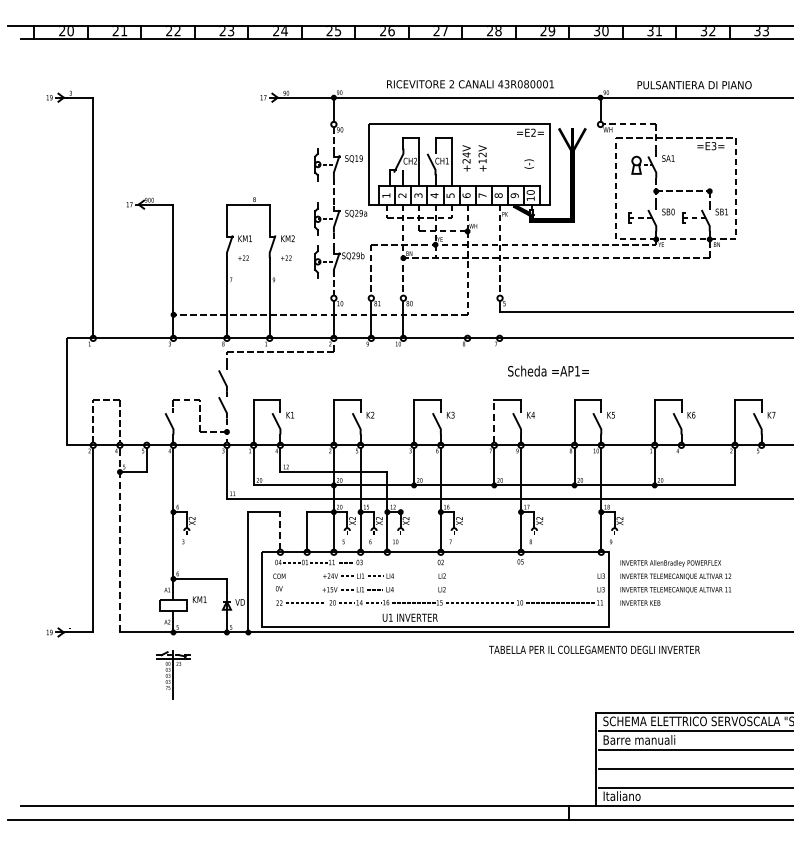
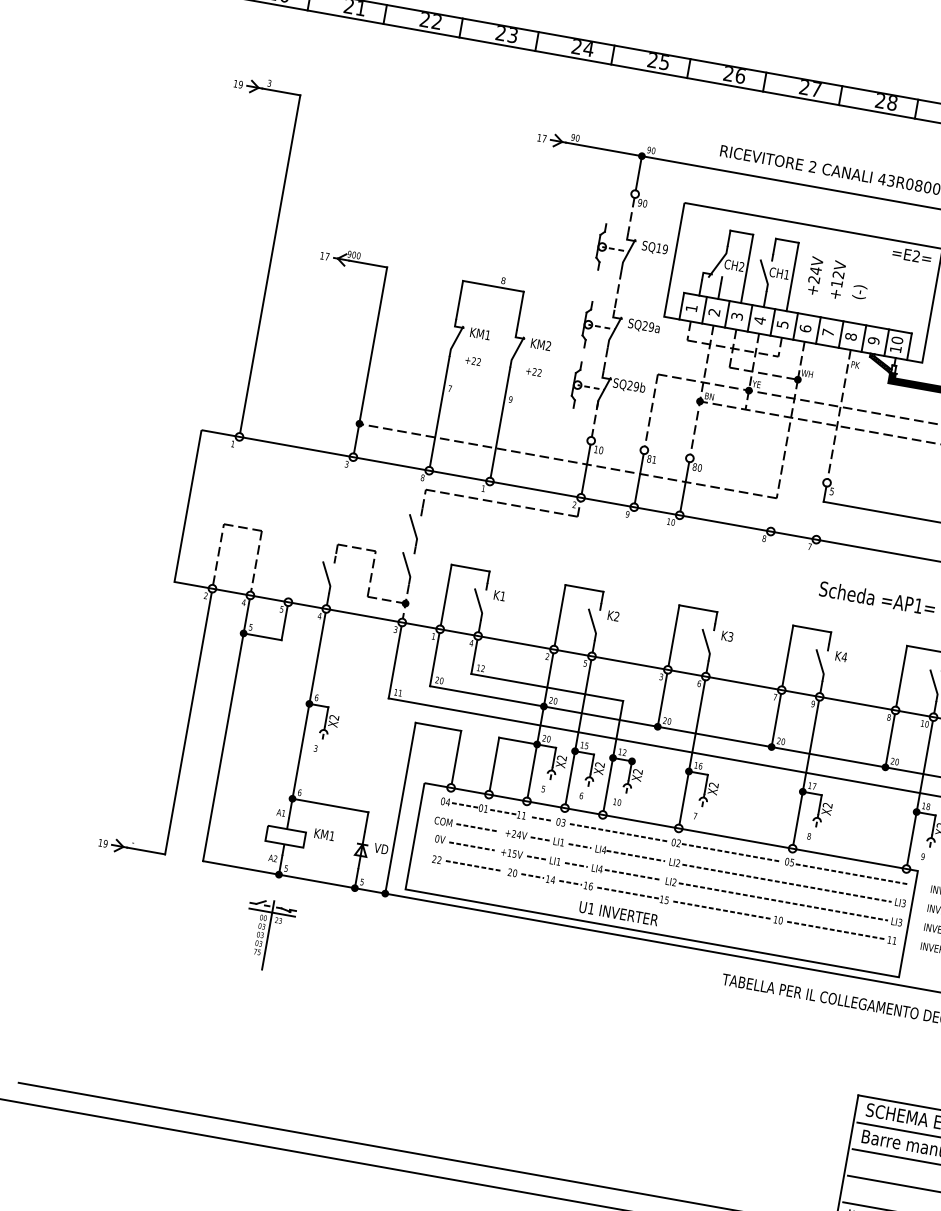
text: (528, 163) -> (858, 291), moved
line: (494, 420) -> (788, 654), dashed -> solid
line: (280, 530) -> (456, 756), dashed -> solid
line: (120, 539) -> (227, 729), dashed -> solid
line: (400, 562) -> (618, 832), added
line: (479, 562) -> (731, 852), added
line: (565, 562) -> (853, 874), added
line: (302, 576) -> (476, 827), added
line: (414, 576) -> (635, 856), added
line: (521, 576) -> (787, 883), added
line: (301, 589) -> (471, 846), added
line: (415, 589) -> (633, 874), added
line: (520, 589) -> (782, 901), added

